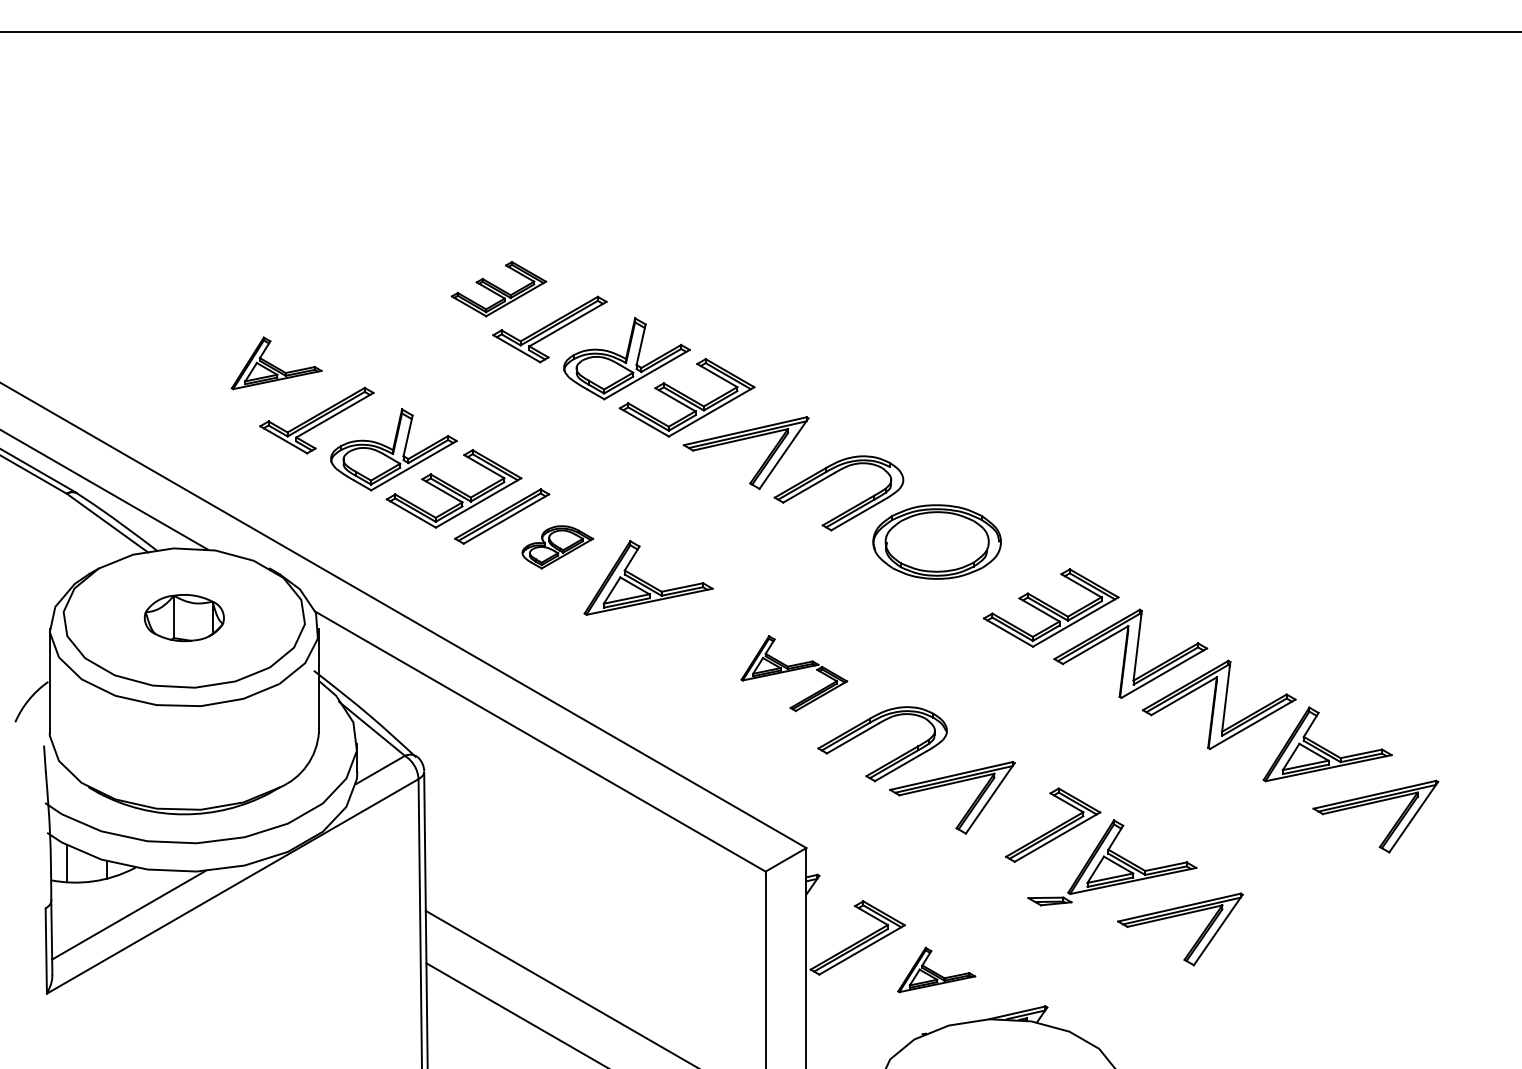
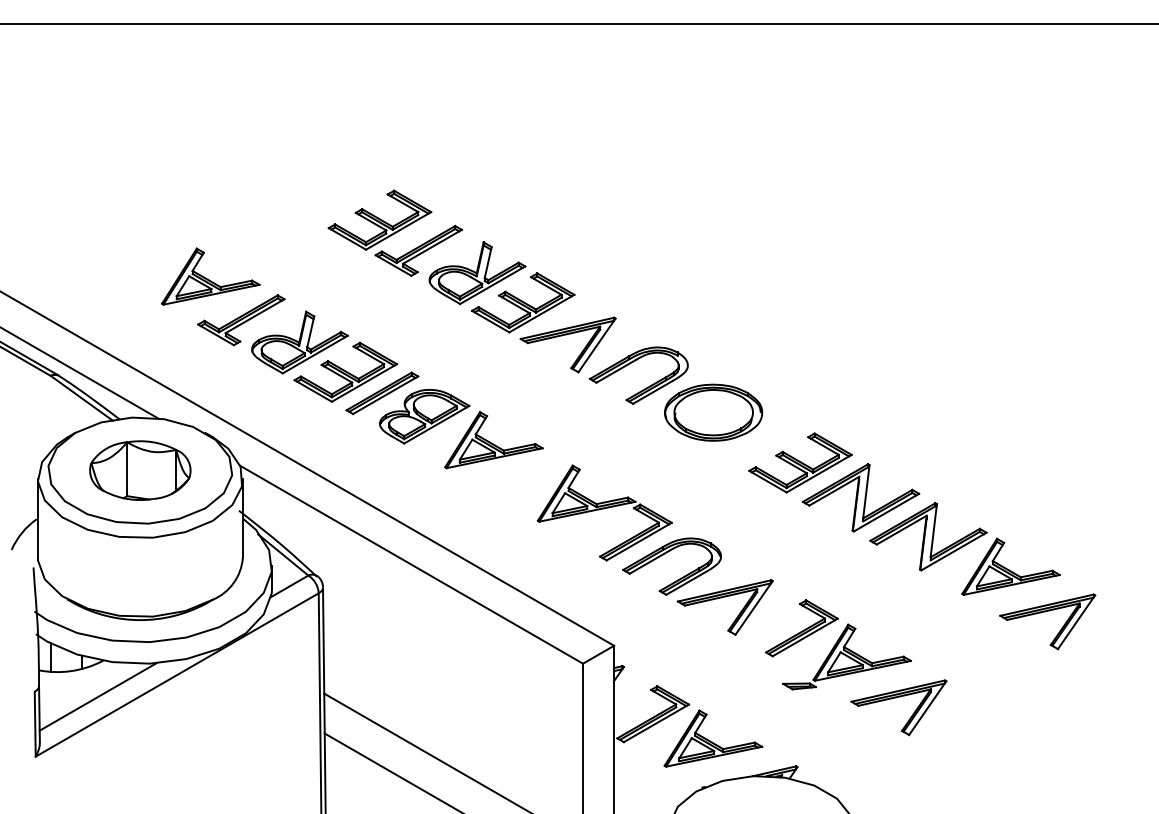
part: (498, 288) -> (379, 219), size x1.43
part: (276, 363) -> (210, 276), size x1.43
part: (557, 547) -> (424, 416), size x1.67
part: (184, 617) -> (140, 470), size x1.67
part: (794, 673) -> (605, 512), size x1.67
part: (936, 969) -> (713, 738), size x1.67

